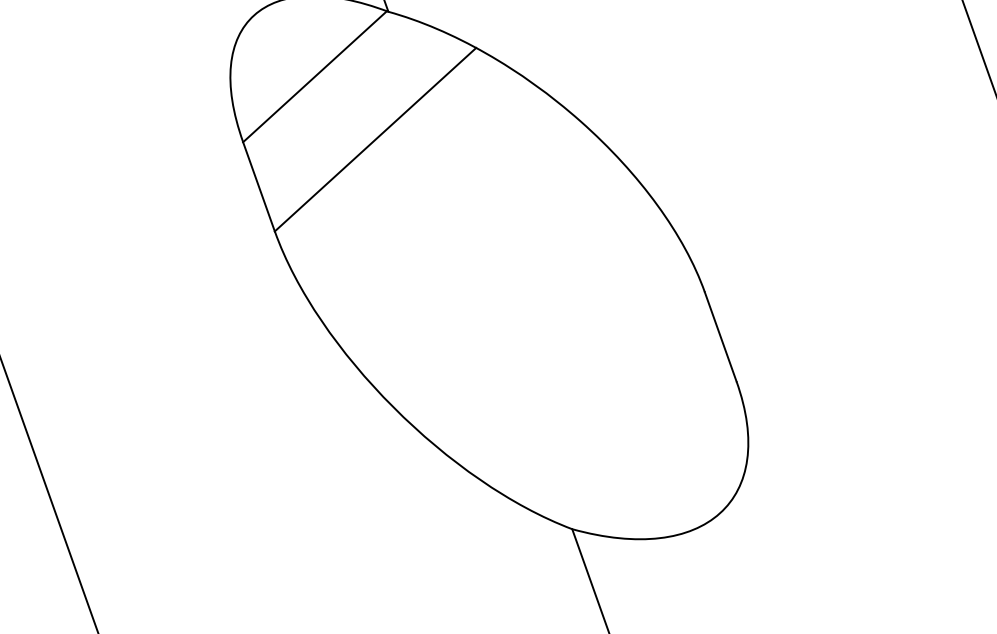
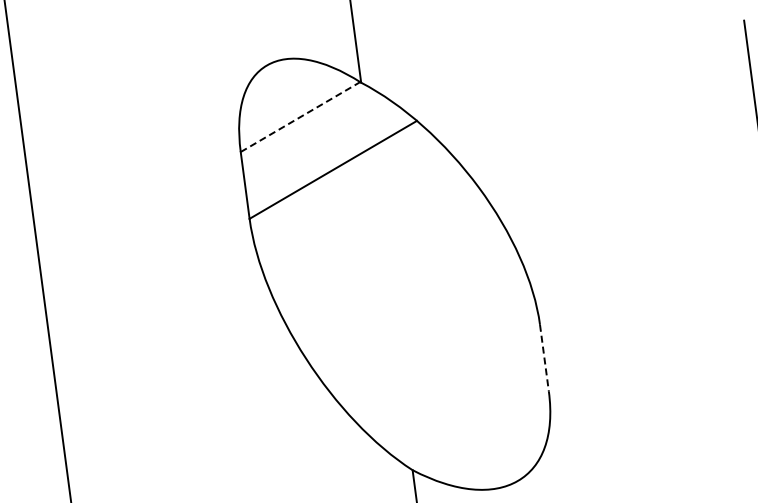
line: (314, 75) -> (300, 116), solid -> dashed
line: (720, 337) -> (544, 358), solid -> dashed

